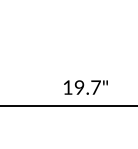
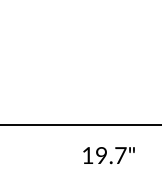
text: (85, 87) -> (108, 155), moved

